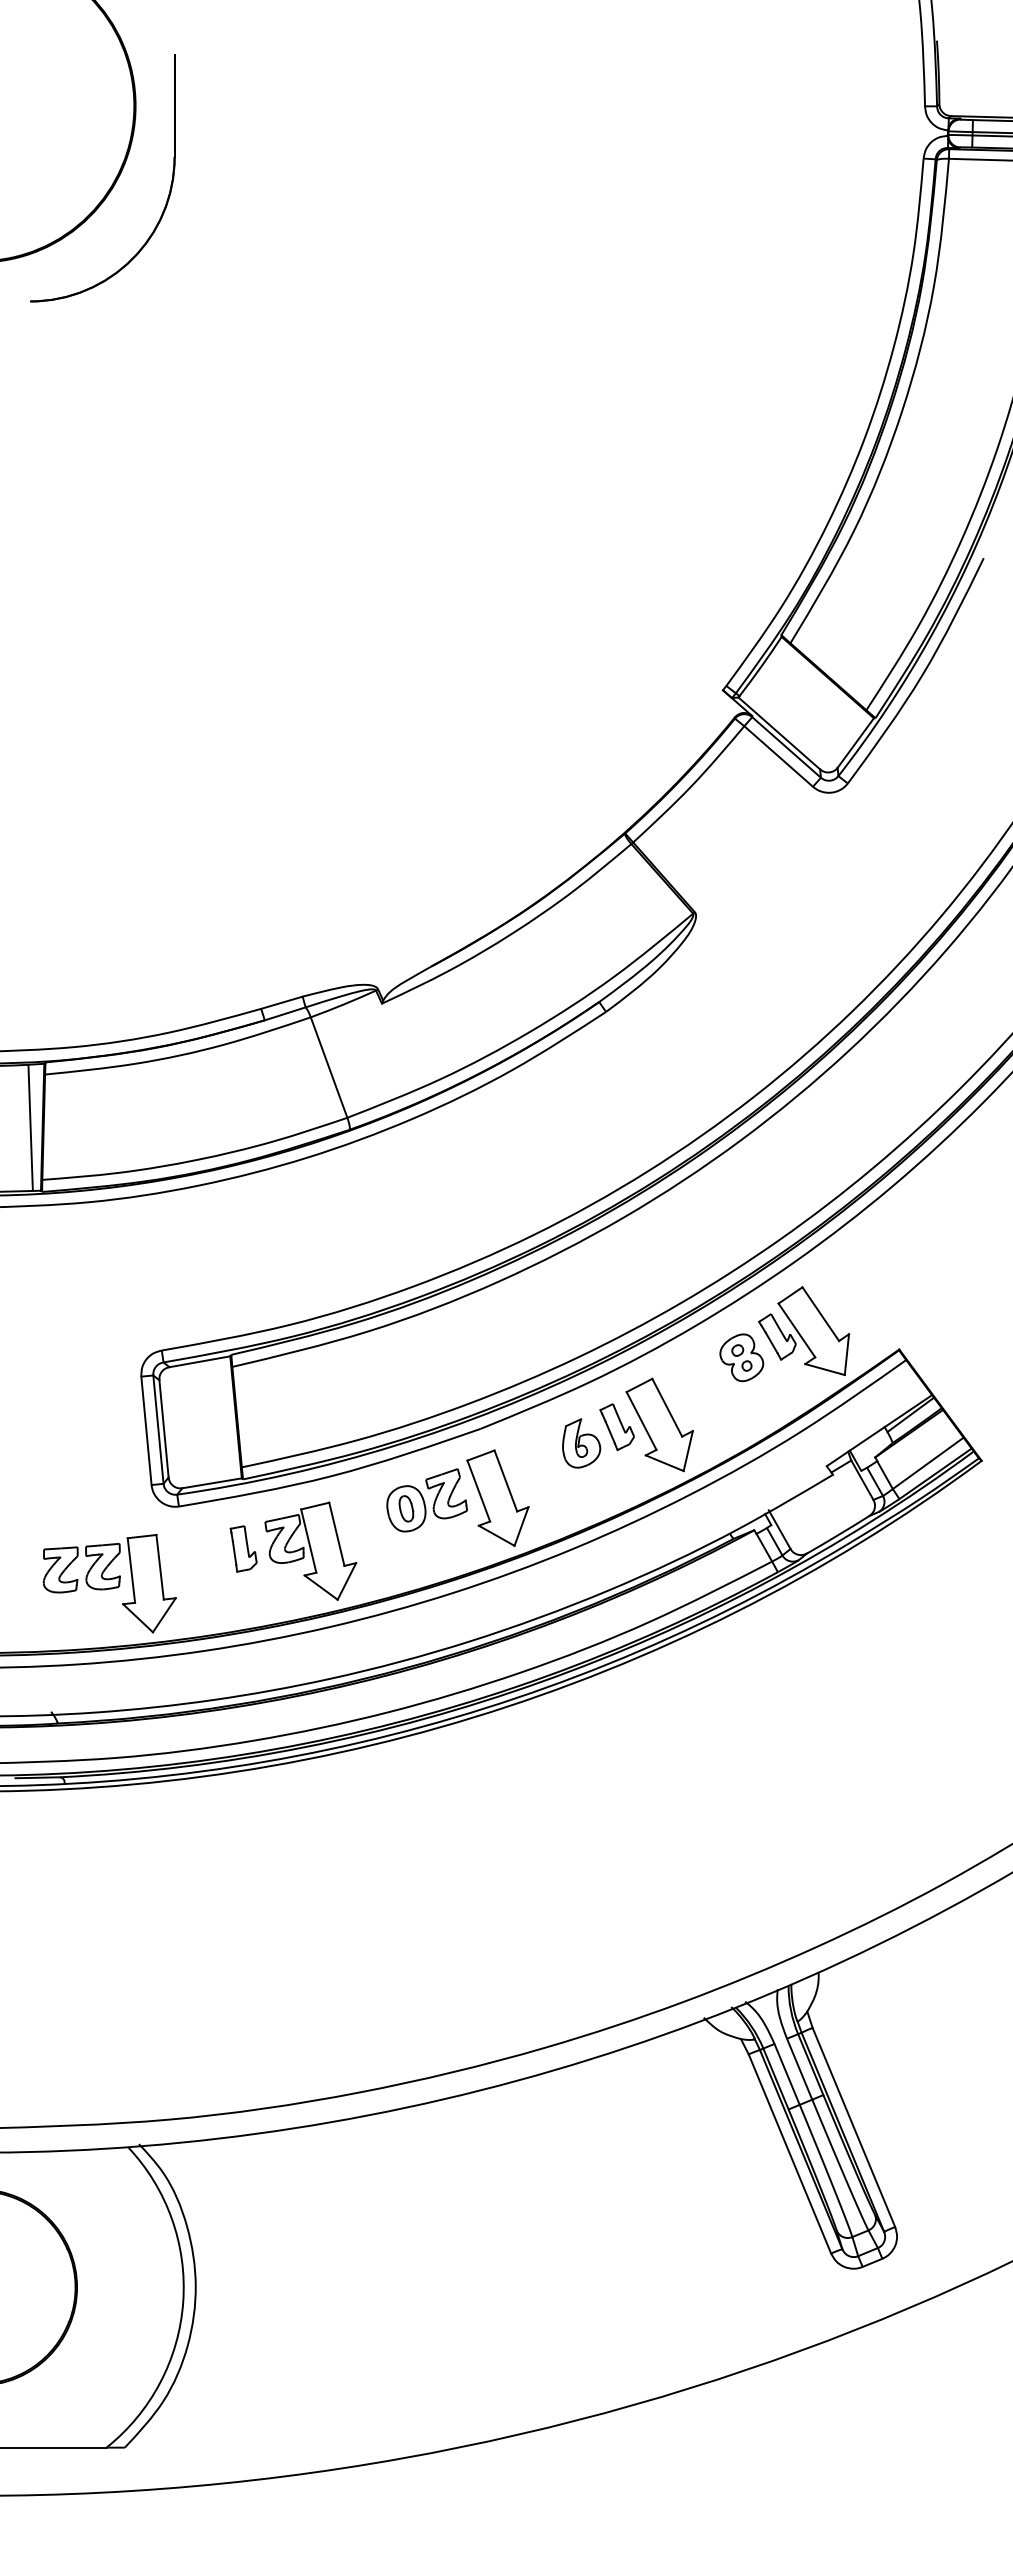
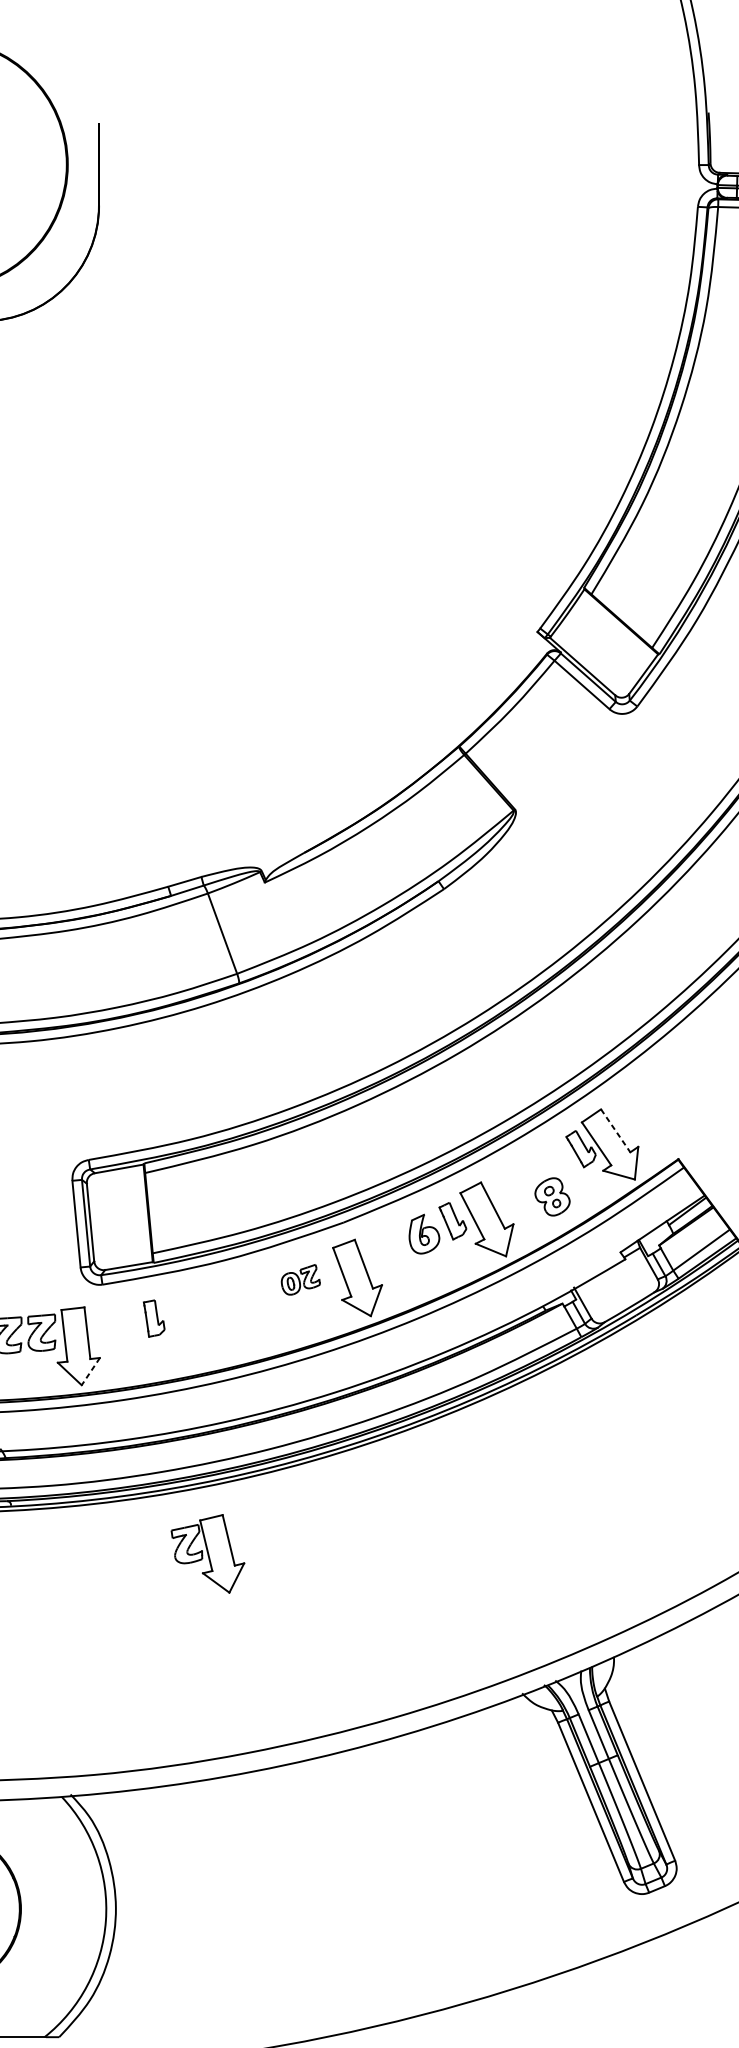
line: (820, 1314) -> (615, 1131), solid -> dashed
part: (741, 1357) -> (552, 1196), moved
part: (426, 1500) -> (300, 1279), size x0.6
part: (310, 1550) -> (207, 1553), moved
line: (164, 1615) -> (90, 1371), solid -> dashed

